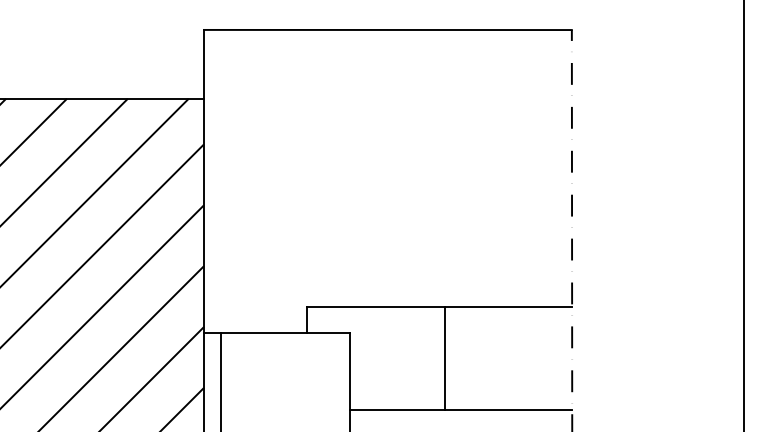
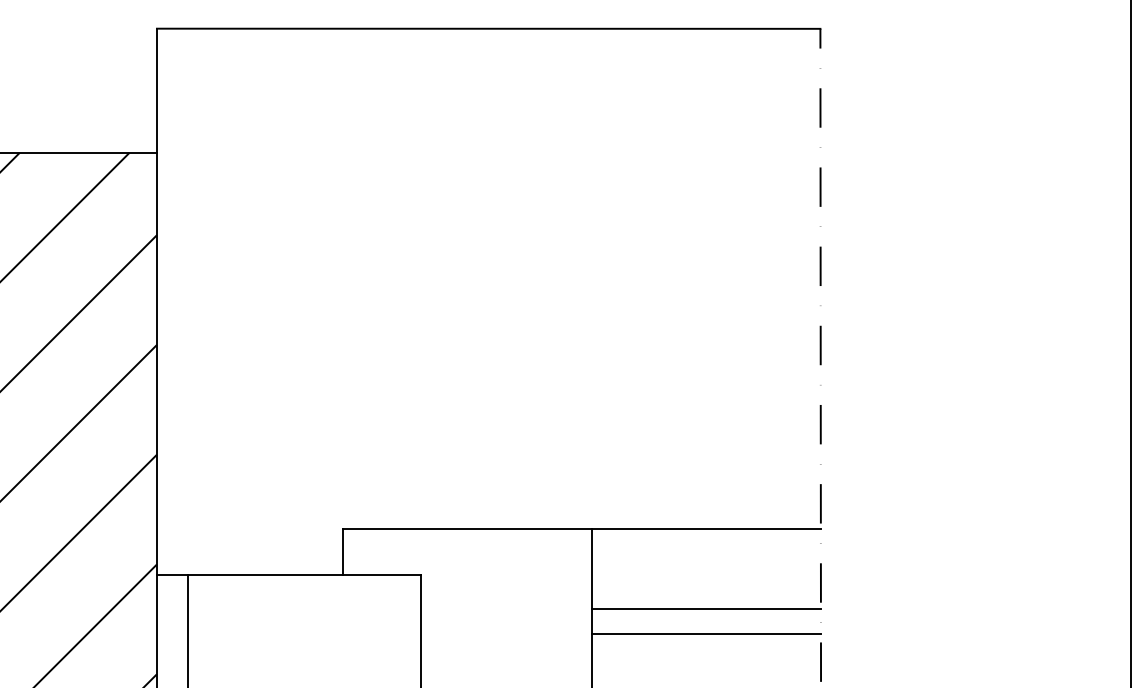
line: (508, 351) -> (706, 608), added
line: (508, 365) -> (706, 633), added

